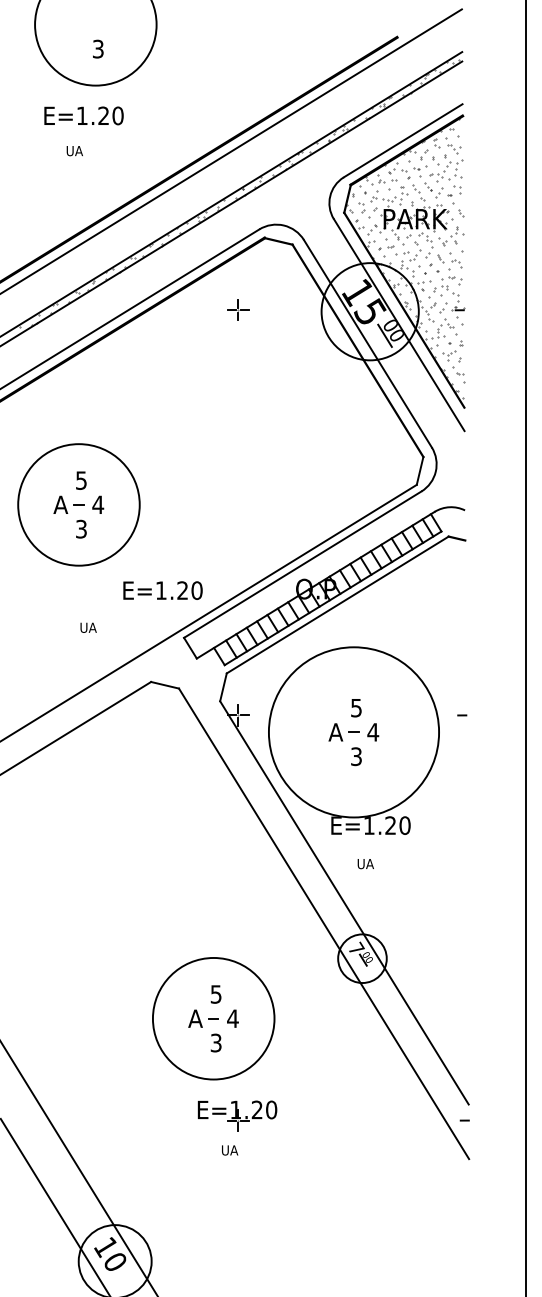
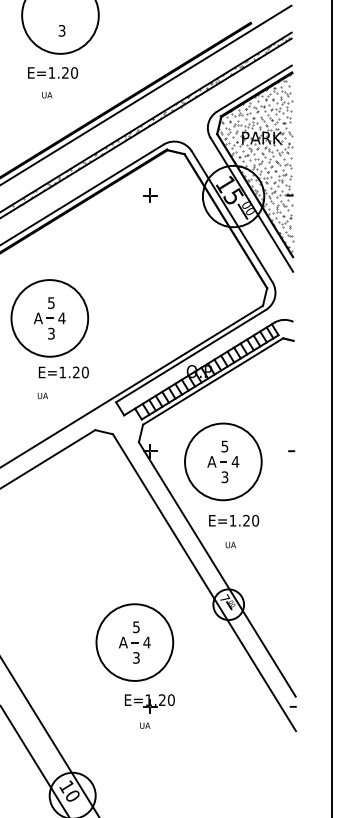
text: (162, 590) -> (63, 372), moved
text: (87, 627) -> (42, 395), moved
circle: (354, 731) -> (223, 461), size x0.71

